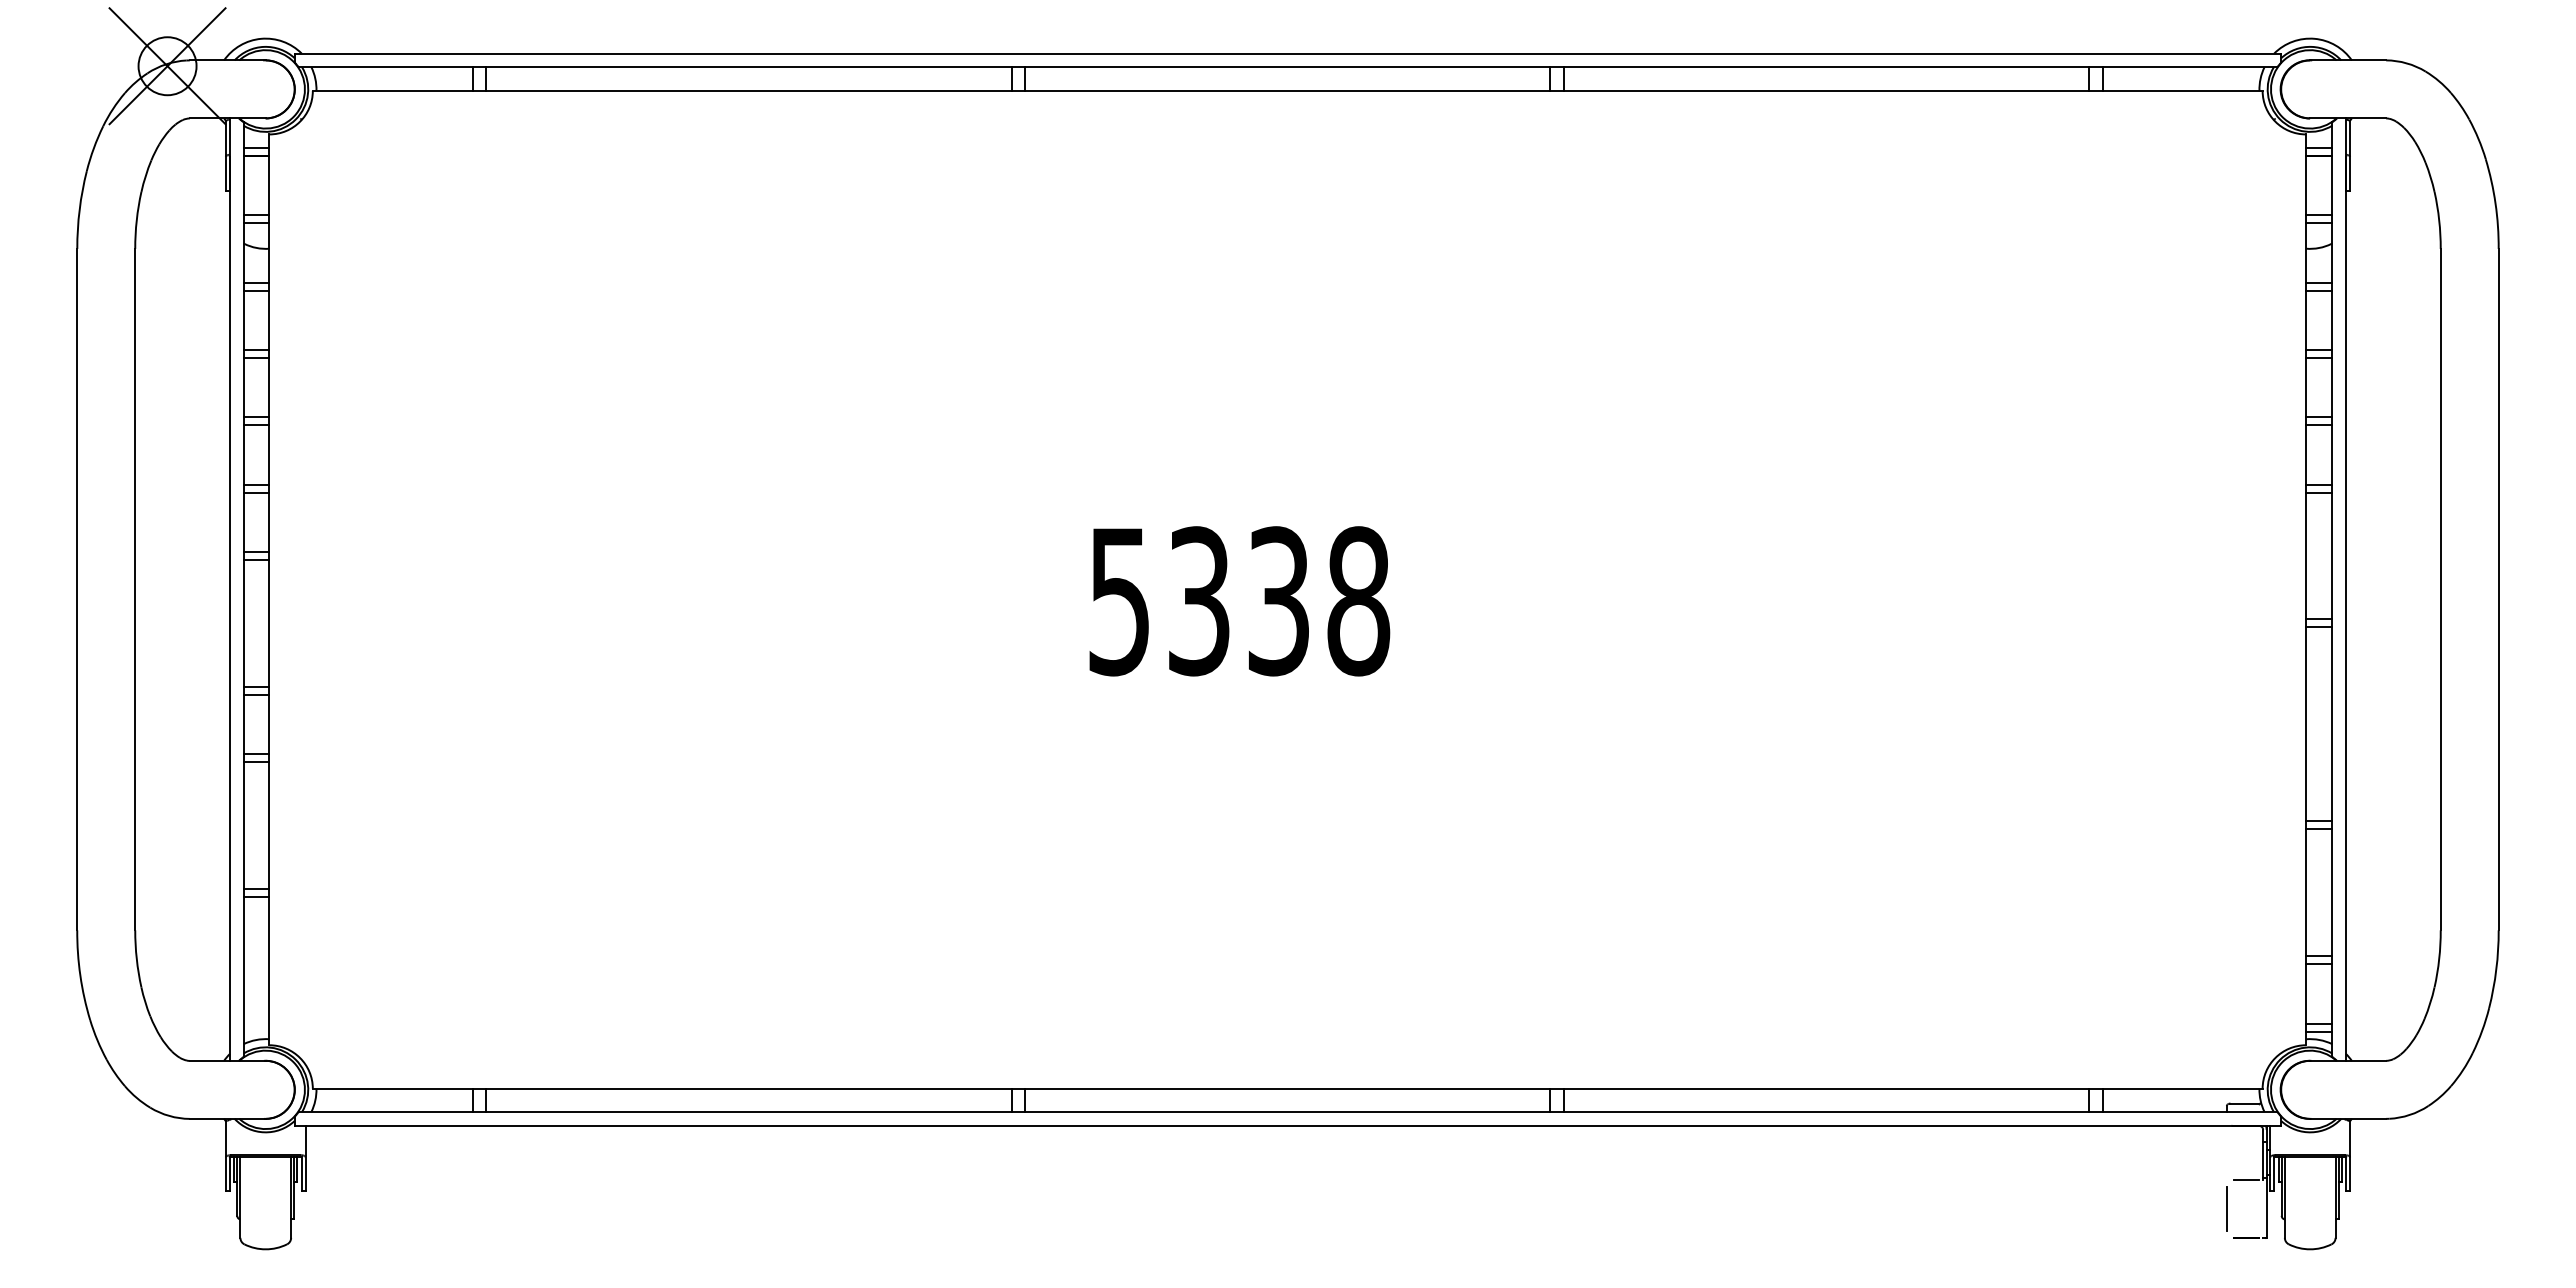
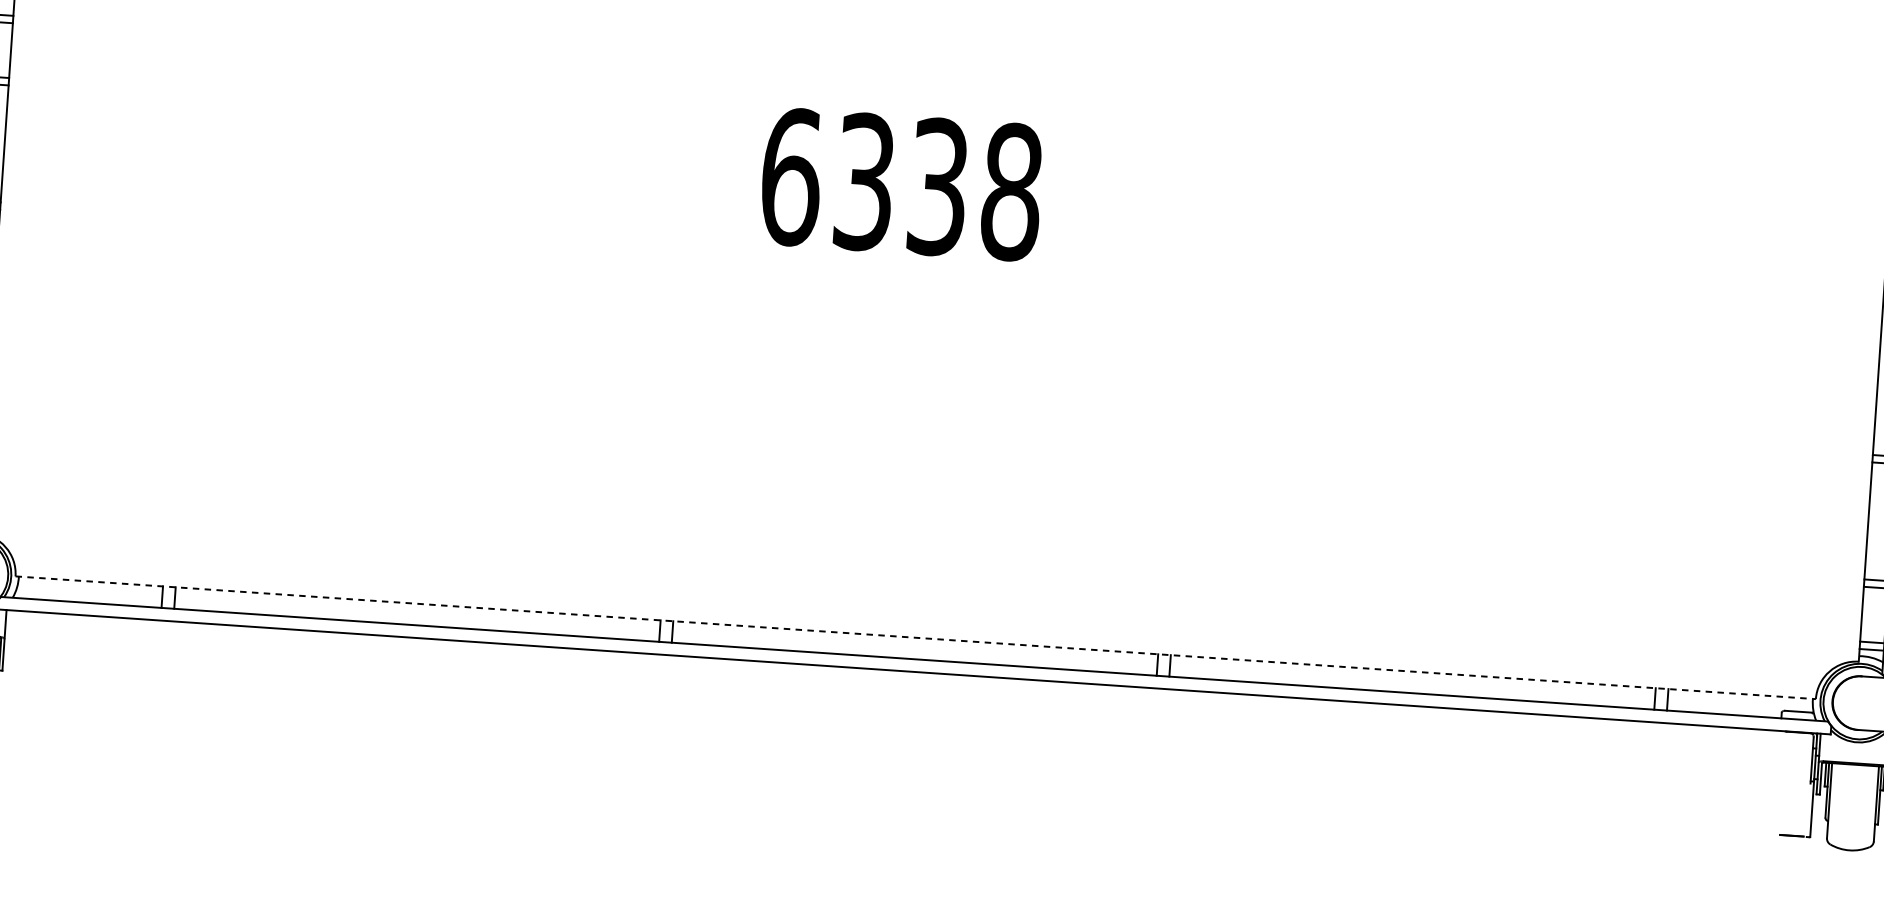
text: (1119, 601) -> (791, 177), 5338 -> 6338
line: (1287, 1088) -> (915, 637), solid -> dashed
line: (2246, 1180) -> (1795, 782), removed
line: (2226, 1208) -> (1774, 807), removed

